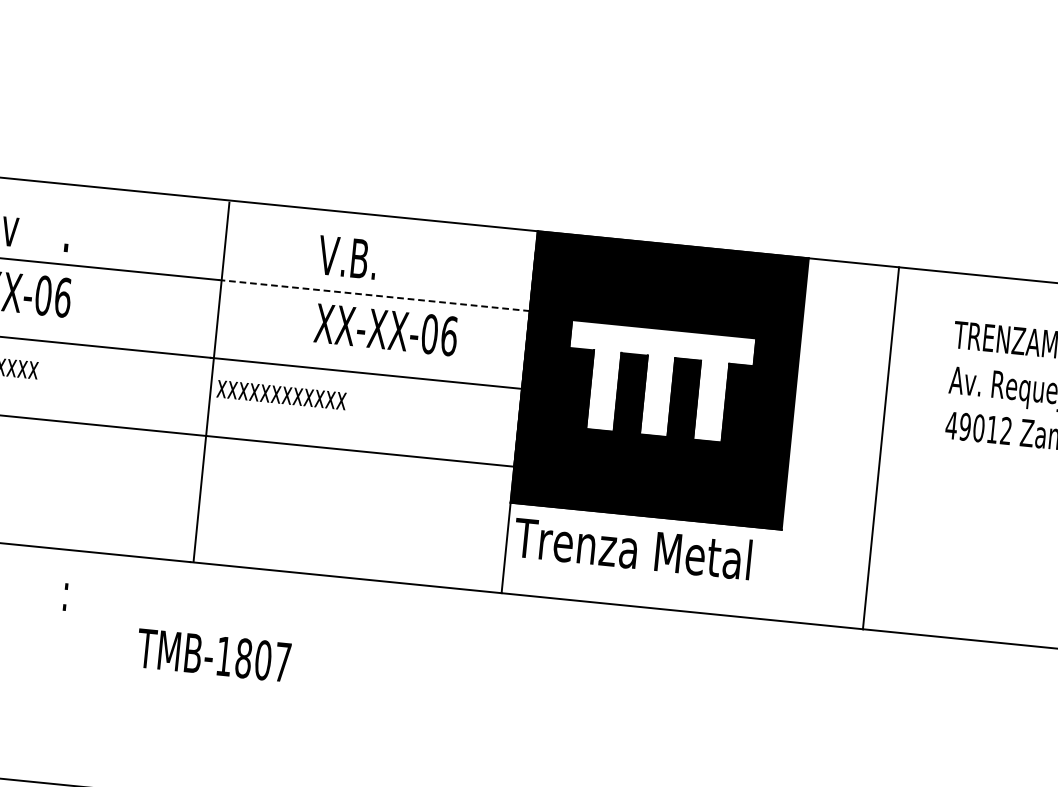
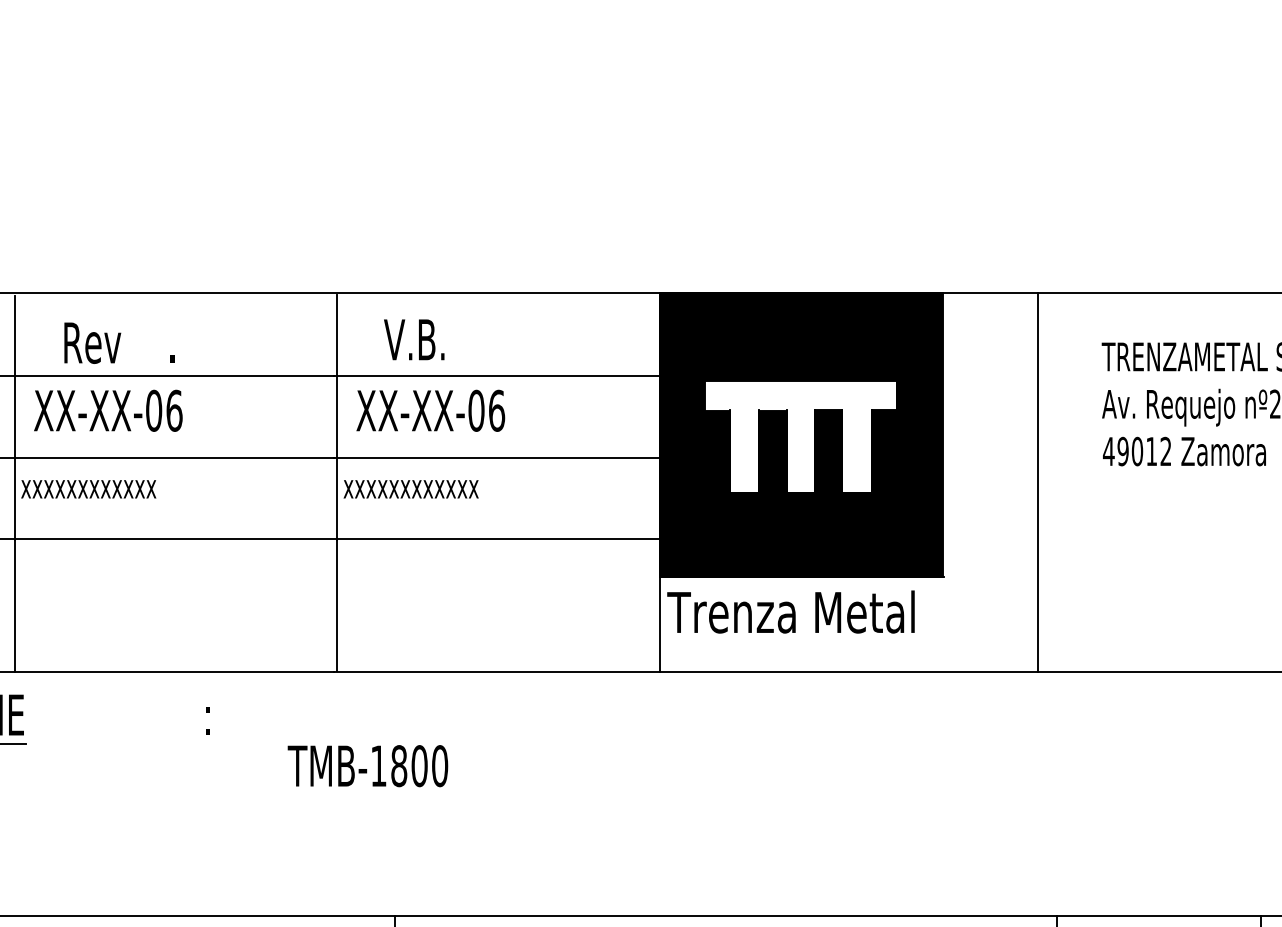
text: (347, 257) -> (414, 339), moved
line: (373, 295) -> (496, 376), dashed -> solid
text: (385, 329) -> (430, 410), moved
text: (283, 662) -> (440, 766), TMB-1807 -> TMB-1800

